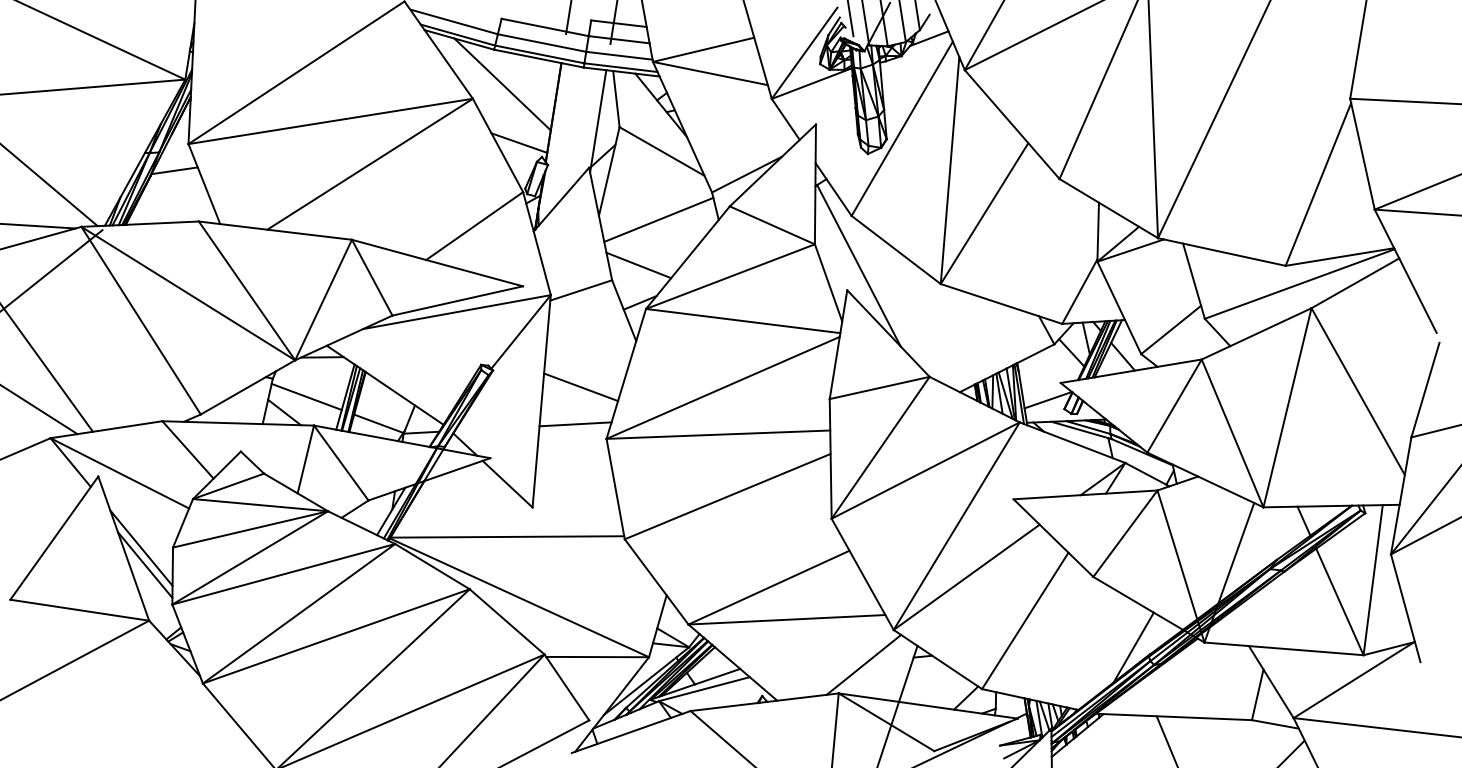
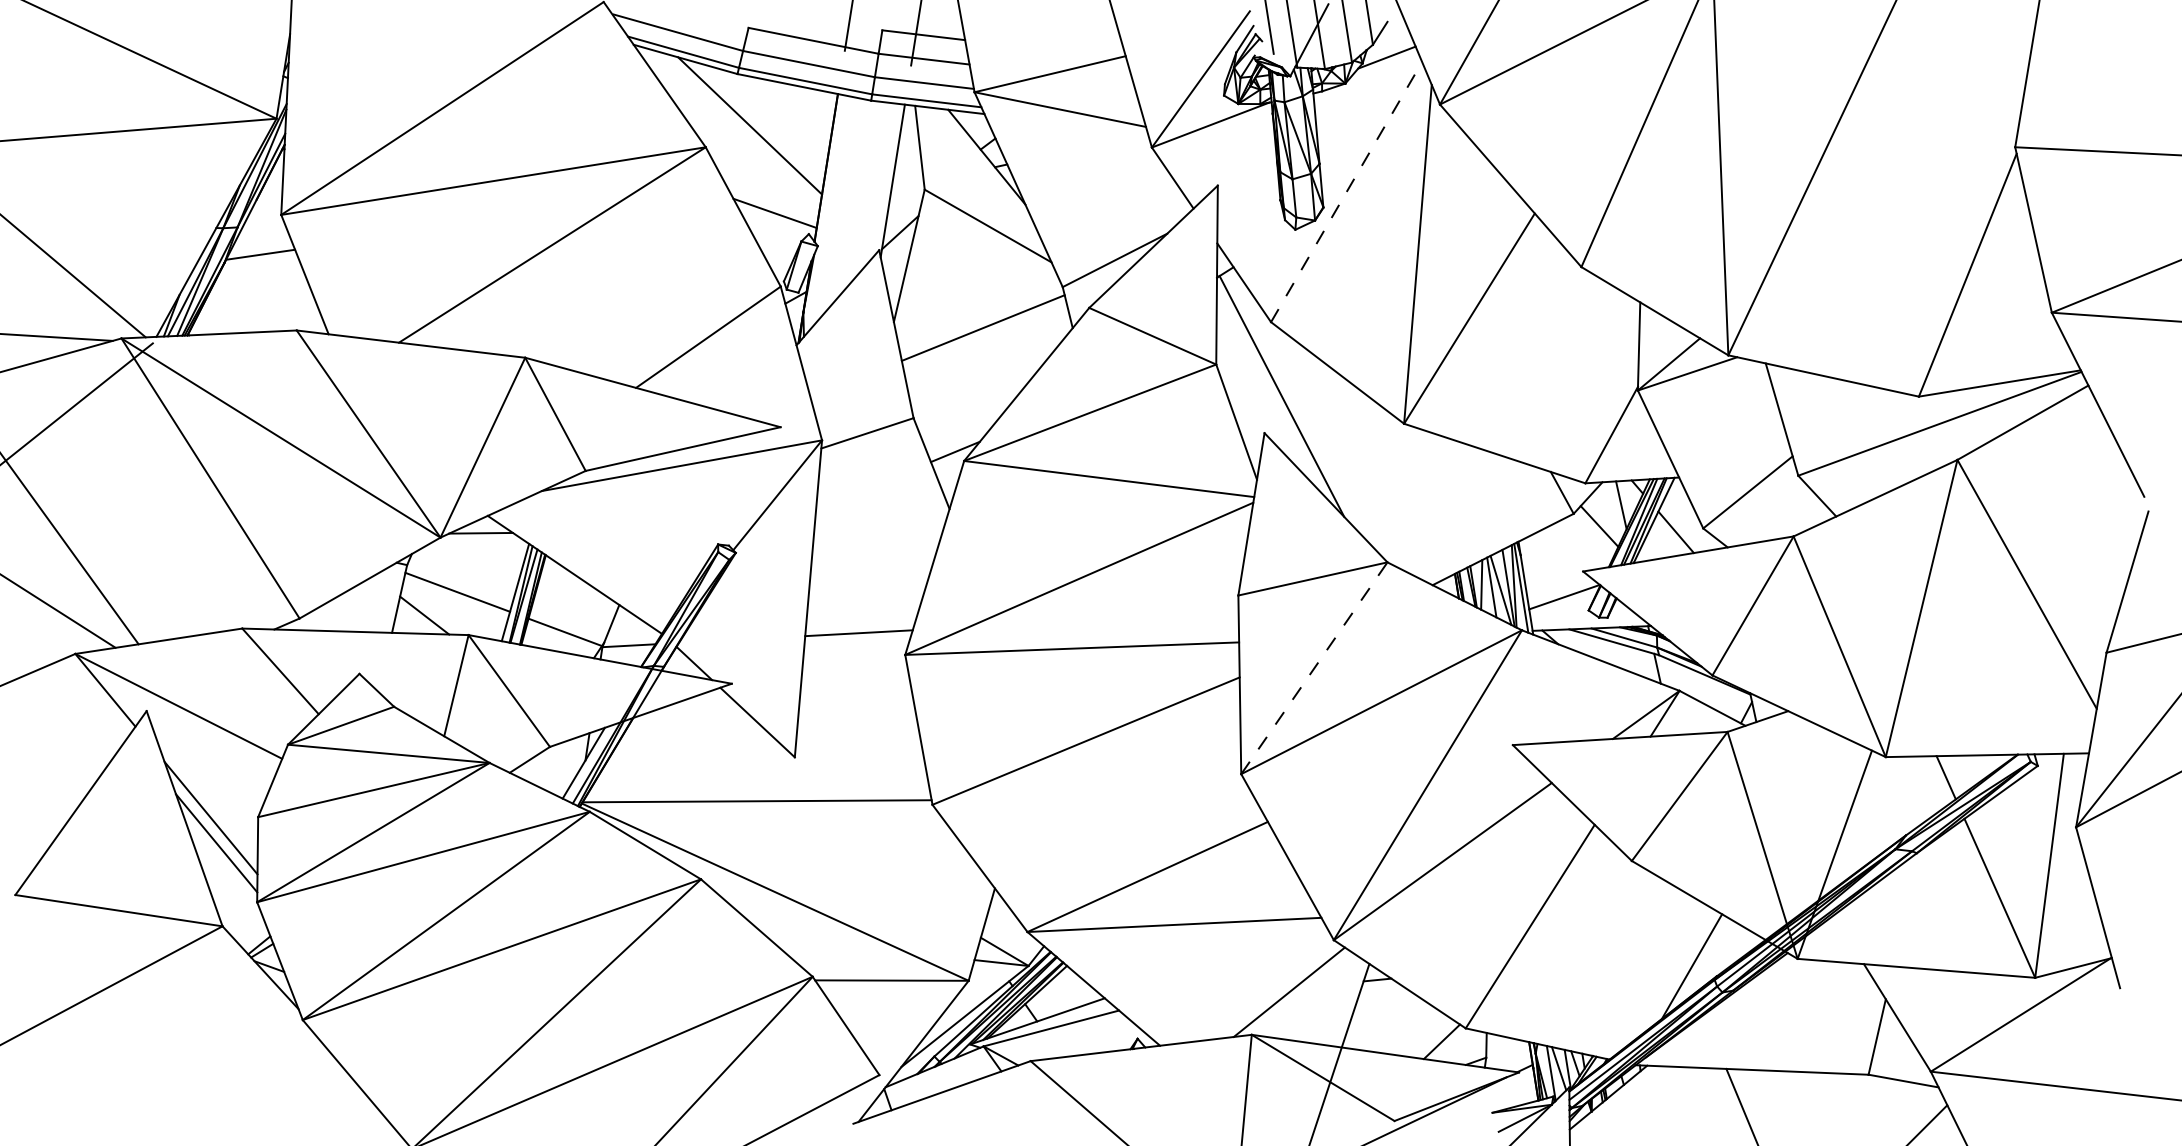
line: (902, 128) -> (1346, 191), solid -> dashed
line: (638, 265) -> (952, 396), removed
line: (581, 387) -> (867, 578), removed
line: (880, 447) -> (1314, 667), solid -> dashed

